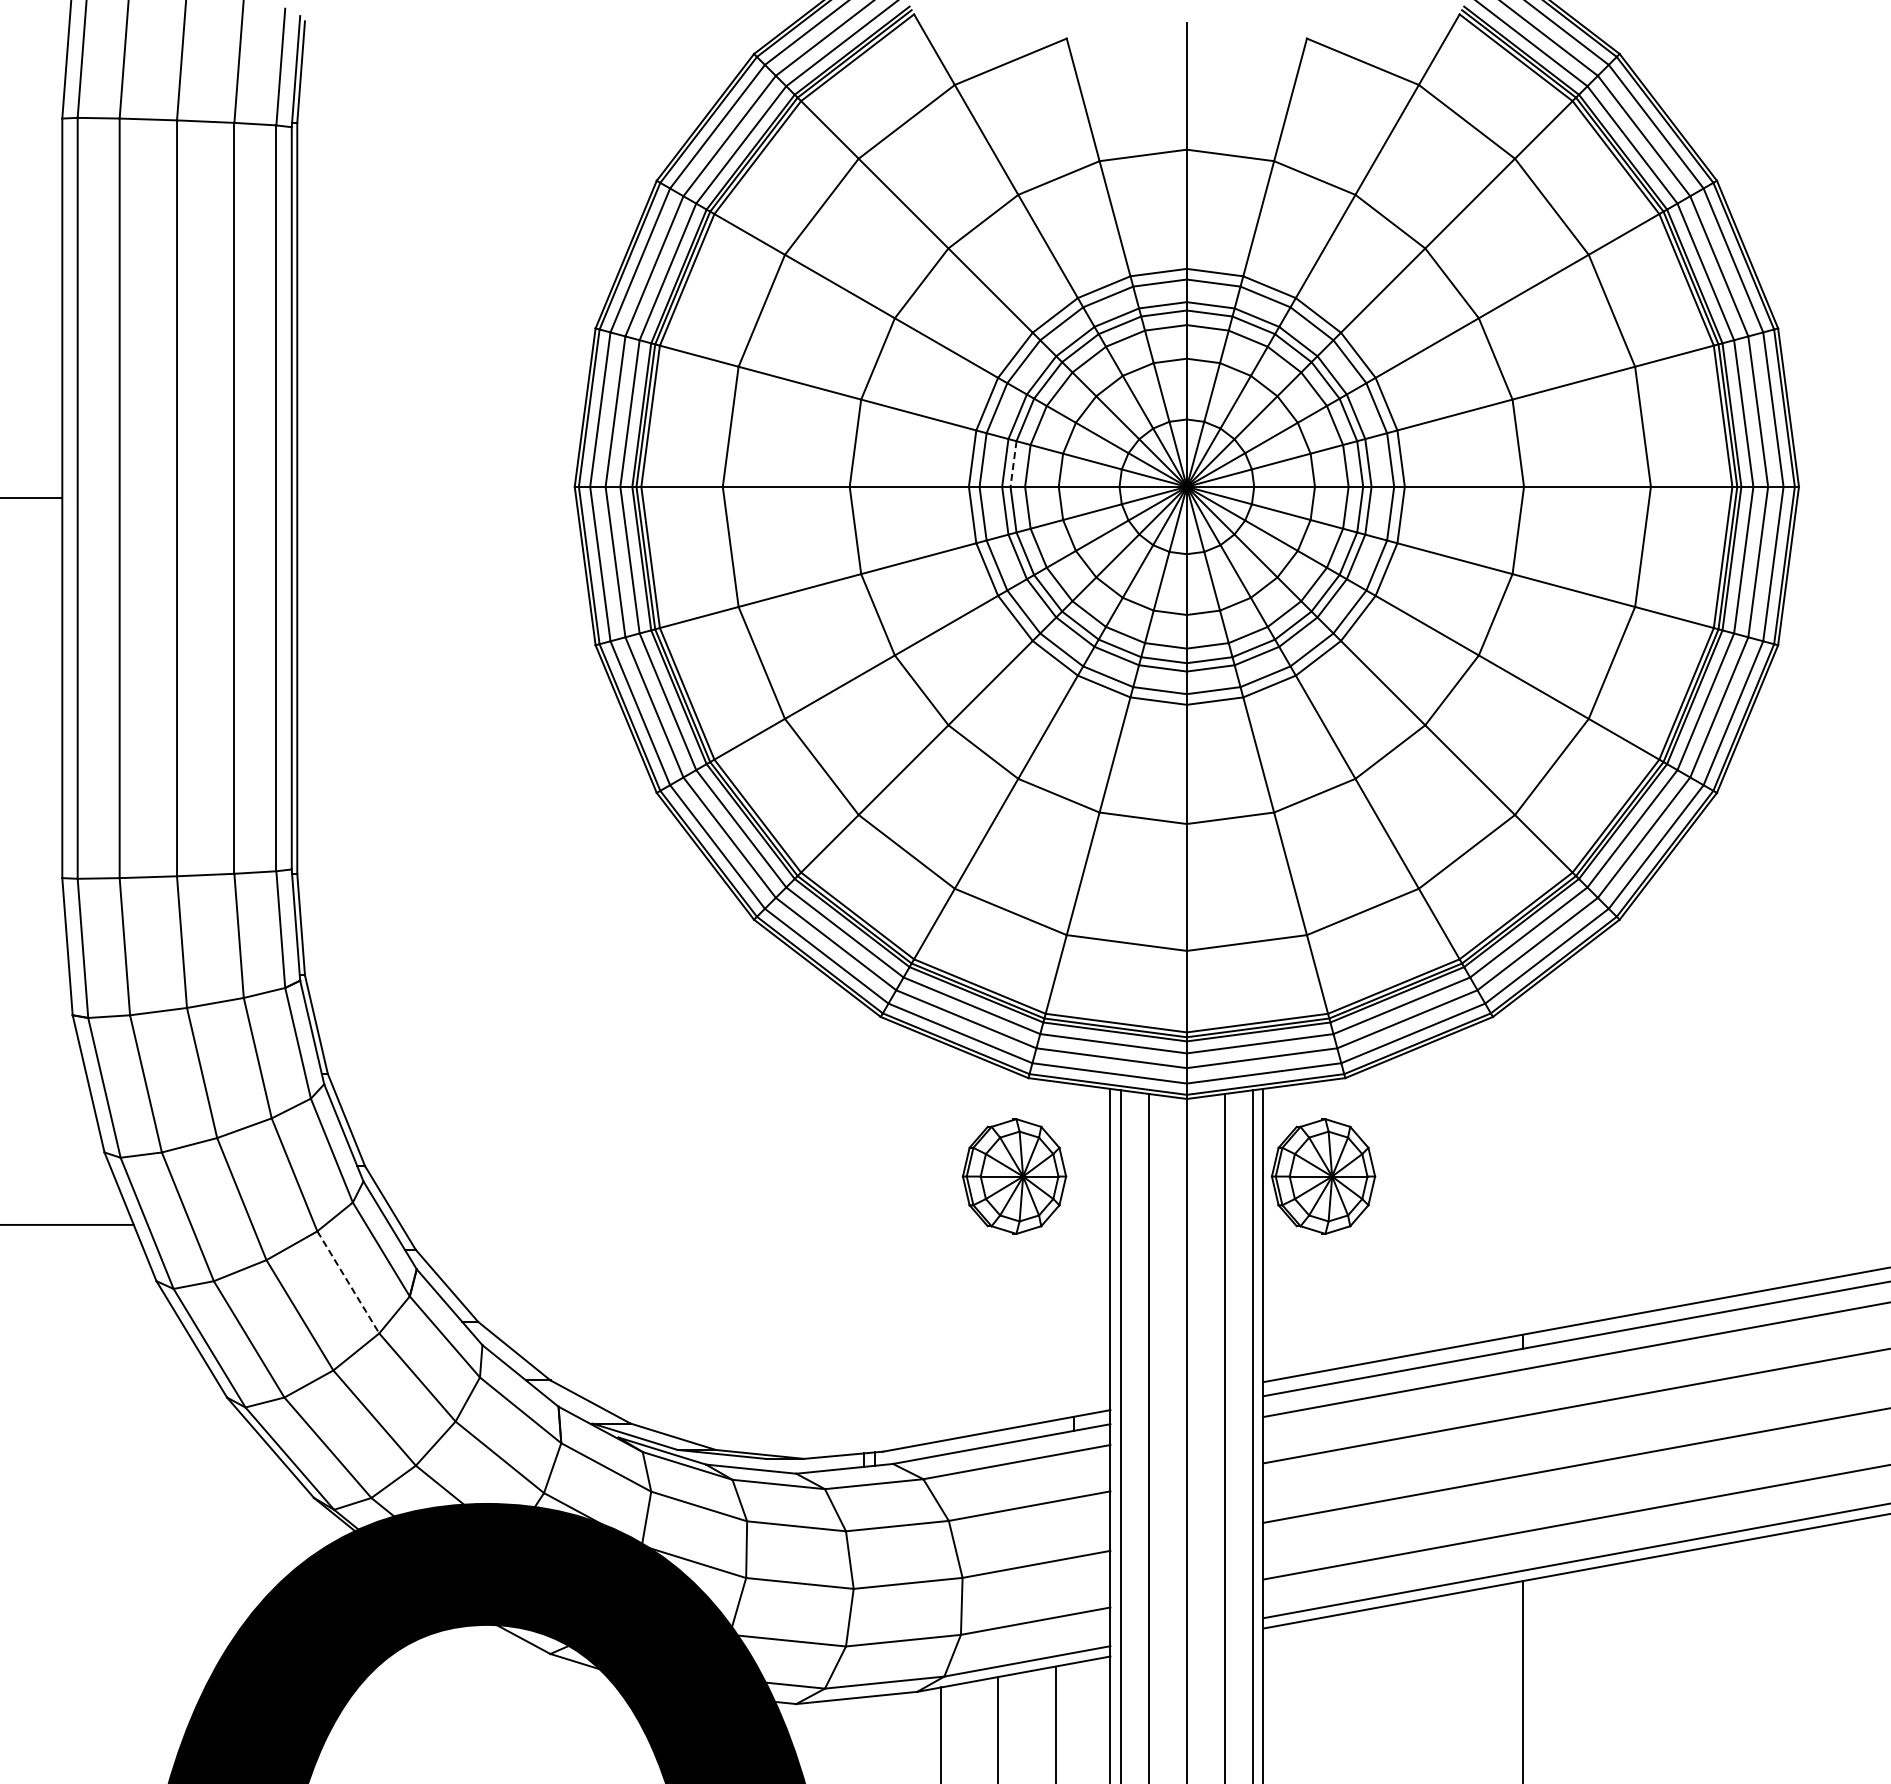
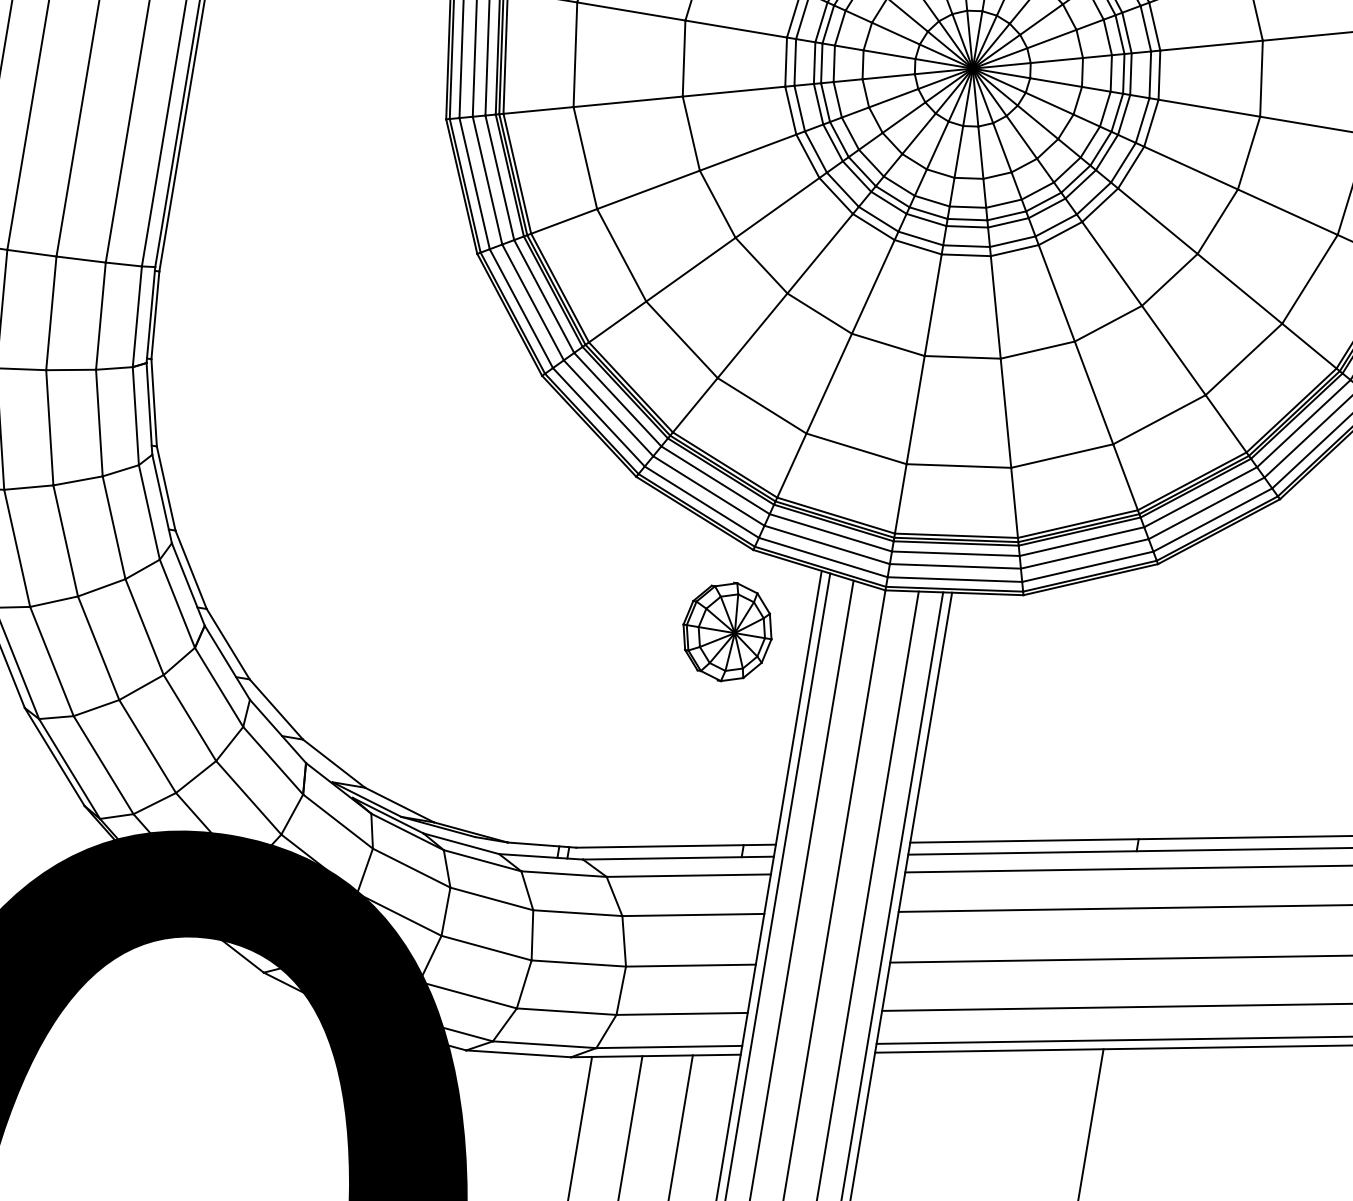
line: (1013, 464) -> (828, 24), dashed -> solid
part: (1323, 1176) -> (990, 675), removed
line: (348, 1282) -> (144, 627), dashed -> solid

